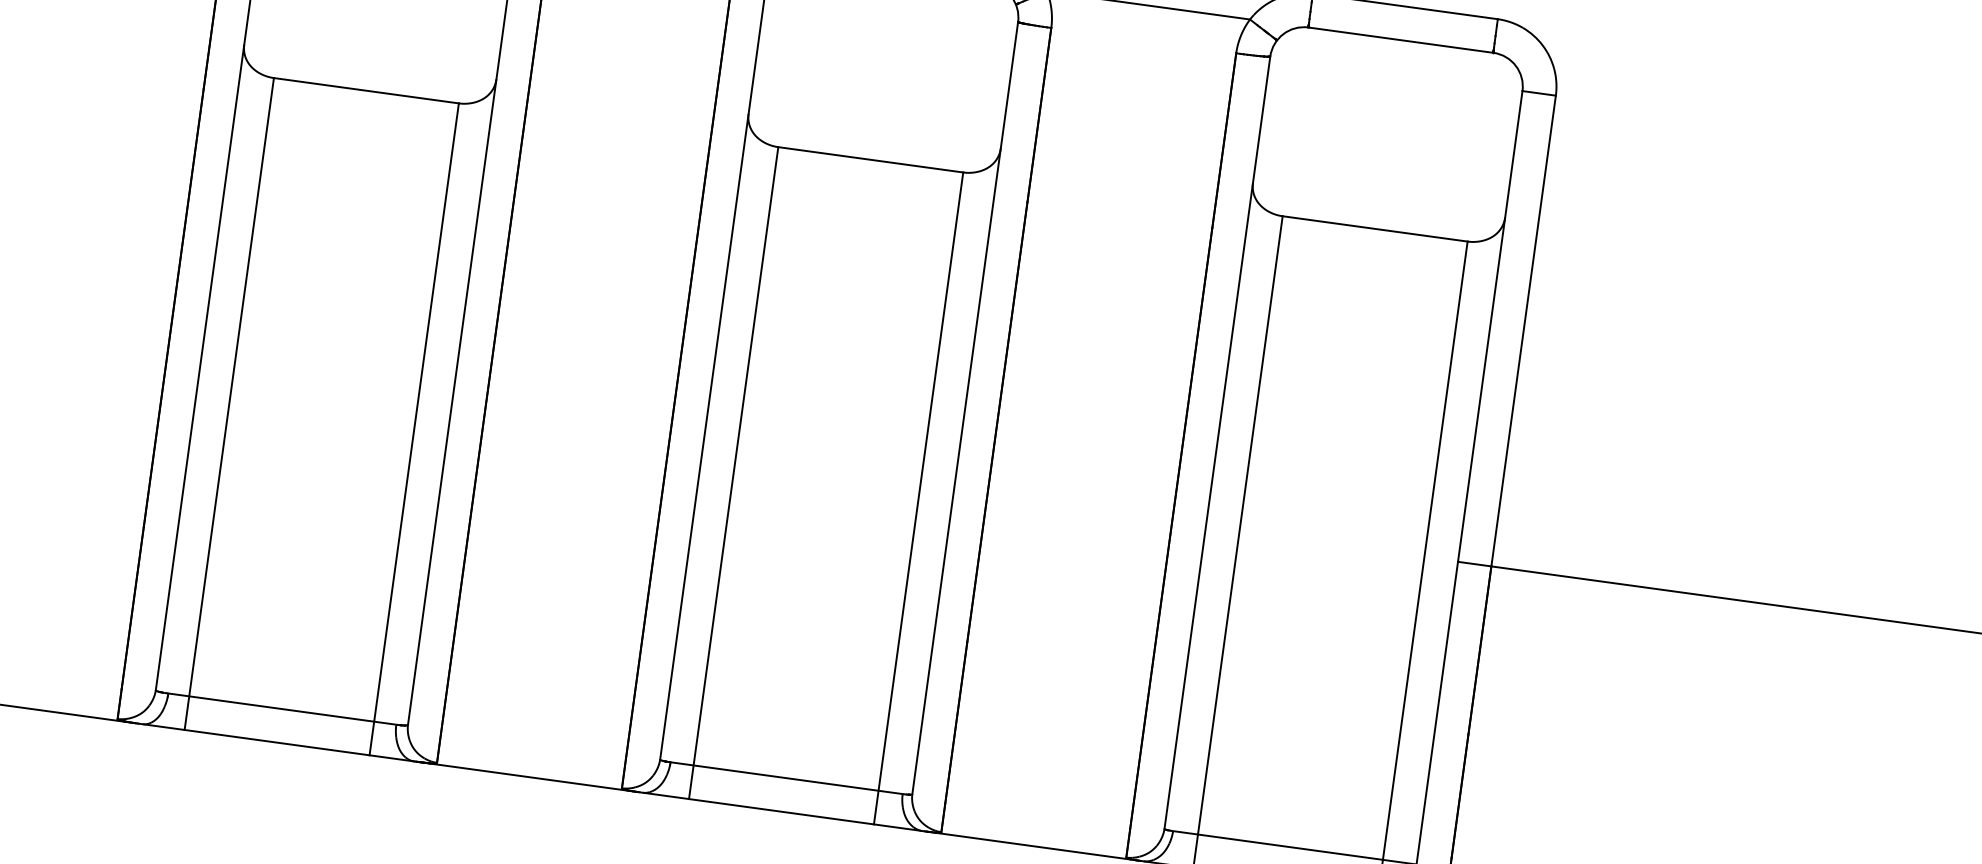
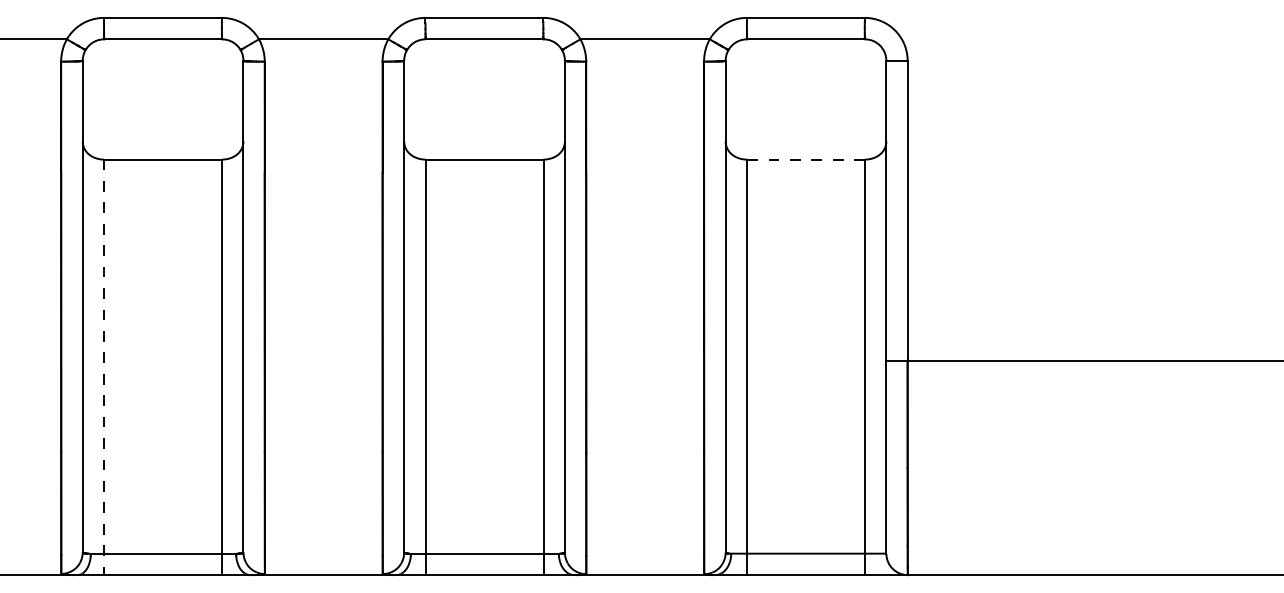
line: (1375, 228) -> (806, 159), solid -> dashed
line: (229, 404) -> (104, 367), solid -> dashed

